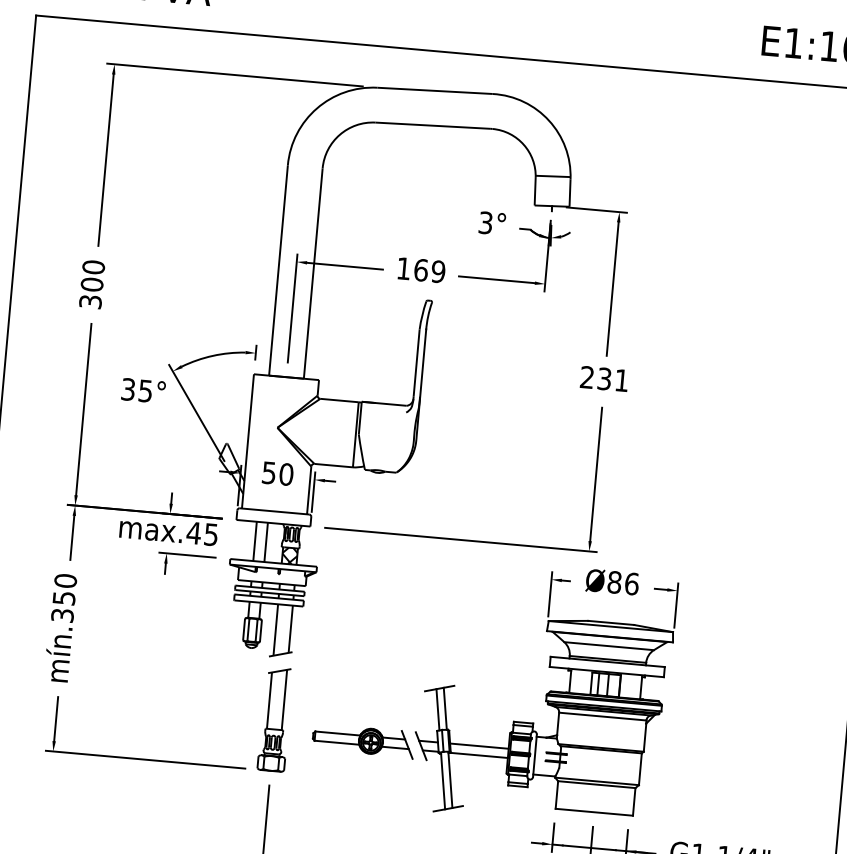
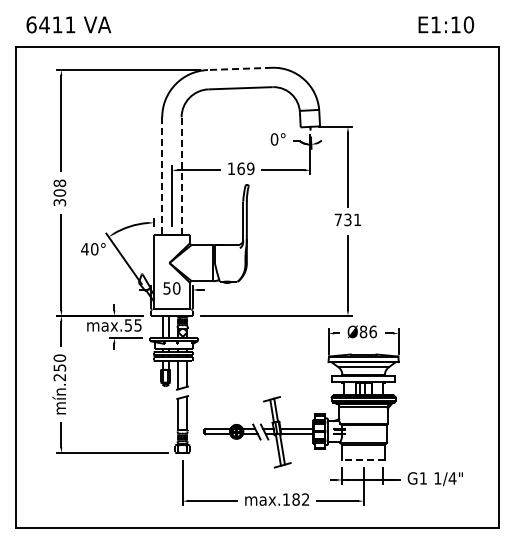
line: (434, 90) -> (239, 68), solid -> dashed
text: (485, 223) -> (274, 139), 3° -> 0°
text: (93, 267) -> (59, 183), 300 -> 308
line: (279, 269) -> (162, 175), solid -> dashed
line: (313, 272) -> (181, 175), solid -> dashed
text: (585, 376) -> (337, 219), 231 -> 731
text: (136, 390) -> (89, 249), 35° -> 40°
text: (194, 533) -> (128, 325), max.45 -> max.55
text: (63, 615) -> (60, 377), mín.350 -> mín.250
line: (593, 813) -> (363, 460), solid -> dashed

